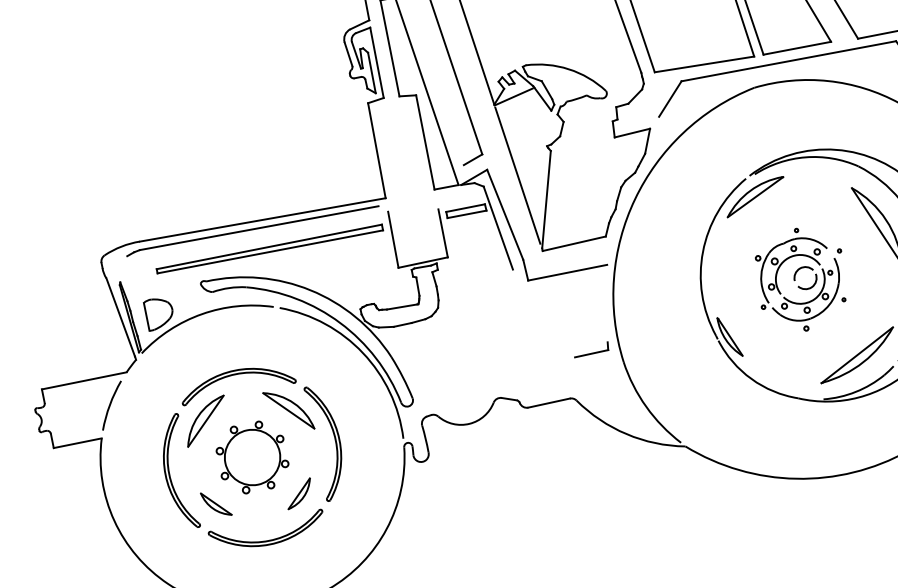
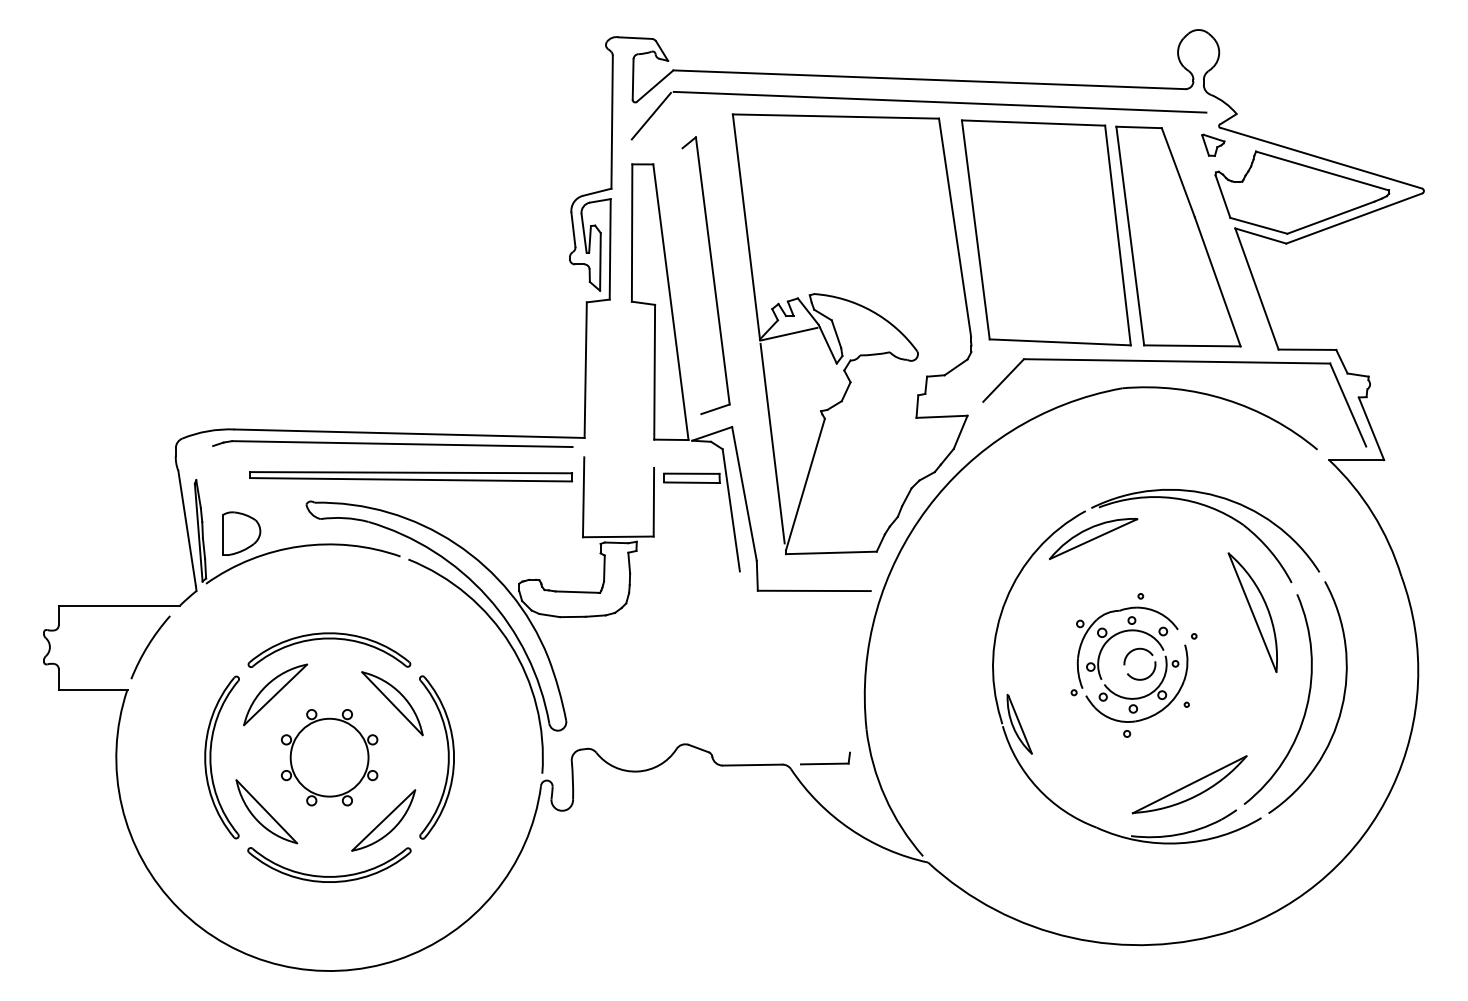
part: (591, 349) -> (825, 758), moved
part: (299, 493) -> (383, 820), size x1.67
part: (216, 504) -> (266, 811), size x1.67

